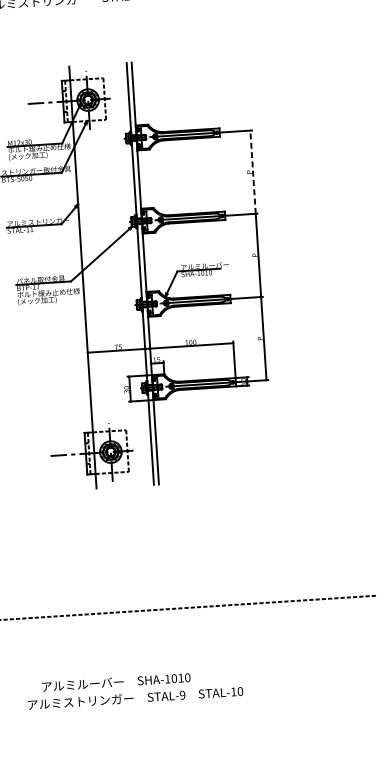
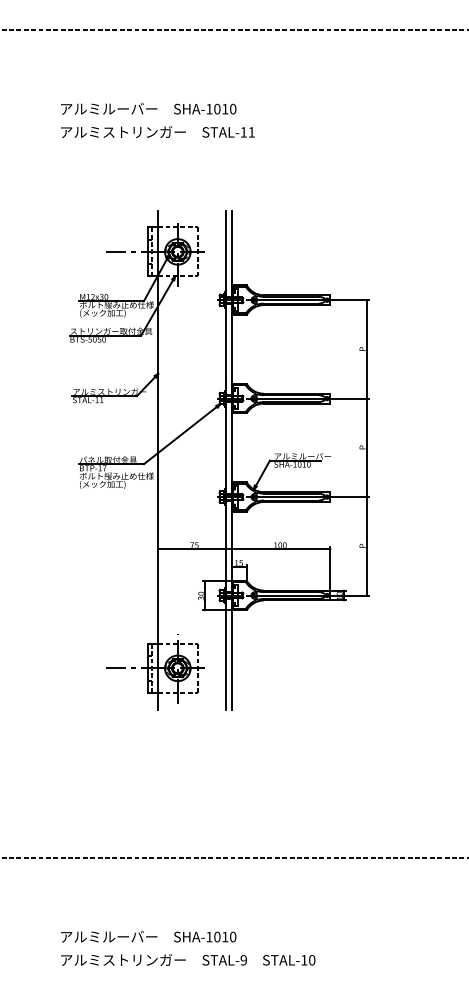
line: (252, 171) -> (366, 348), dashed -> solid
text: (116, 681) -> (148, 936), moved

